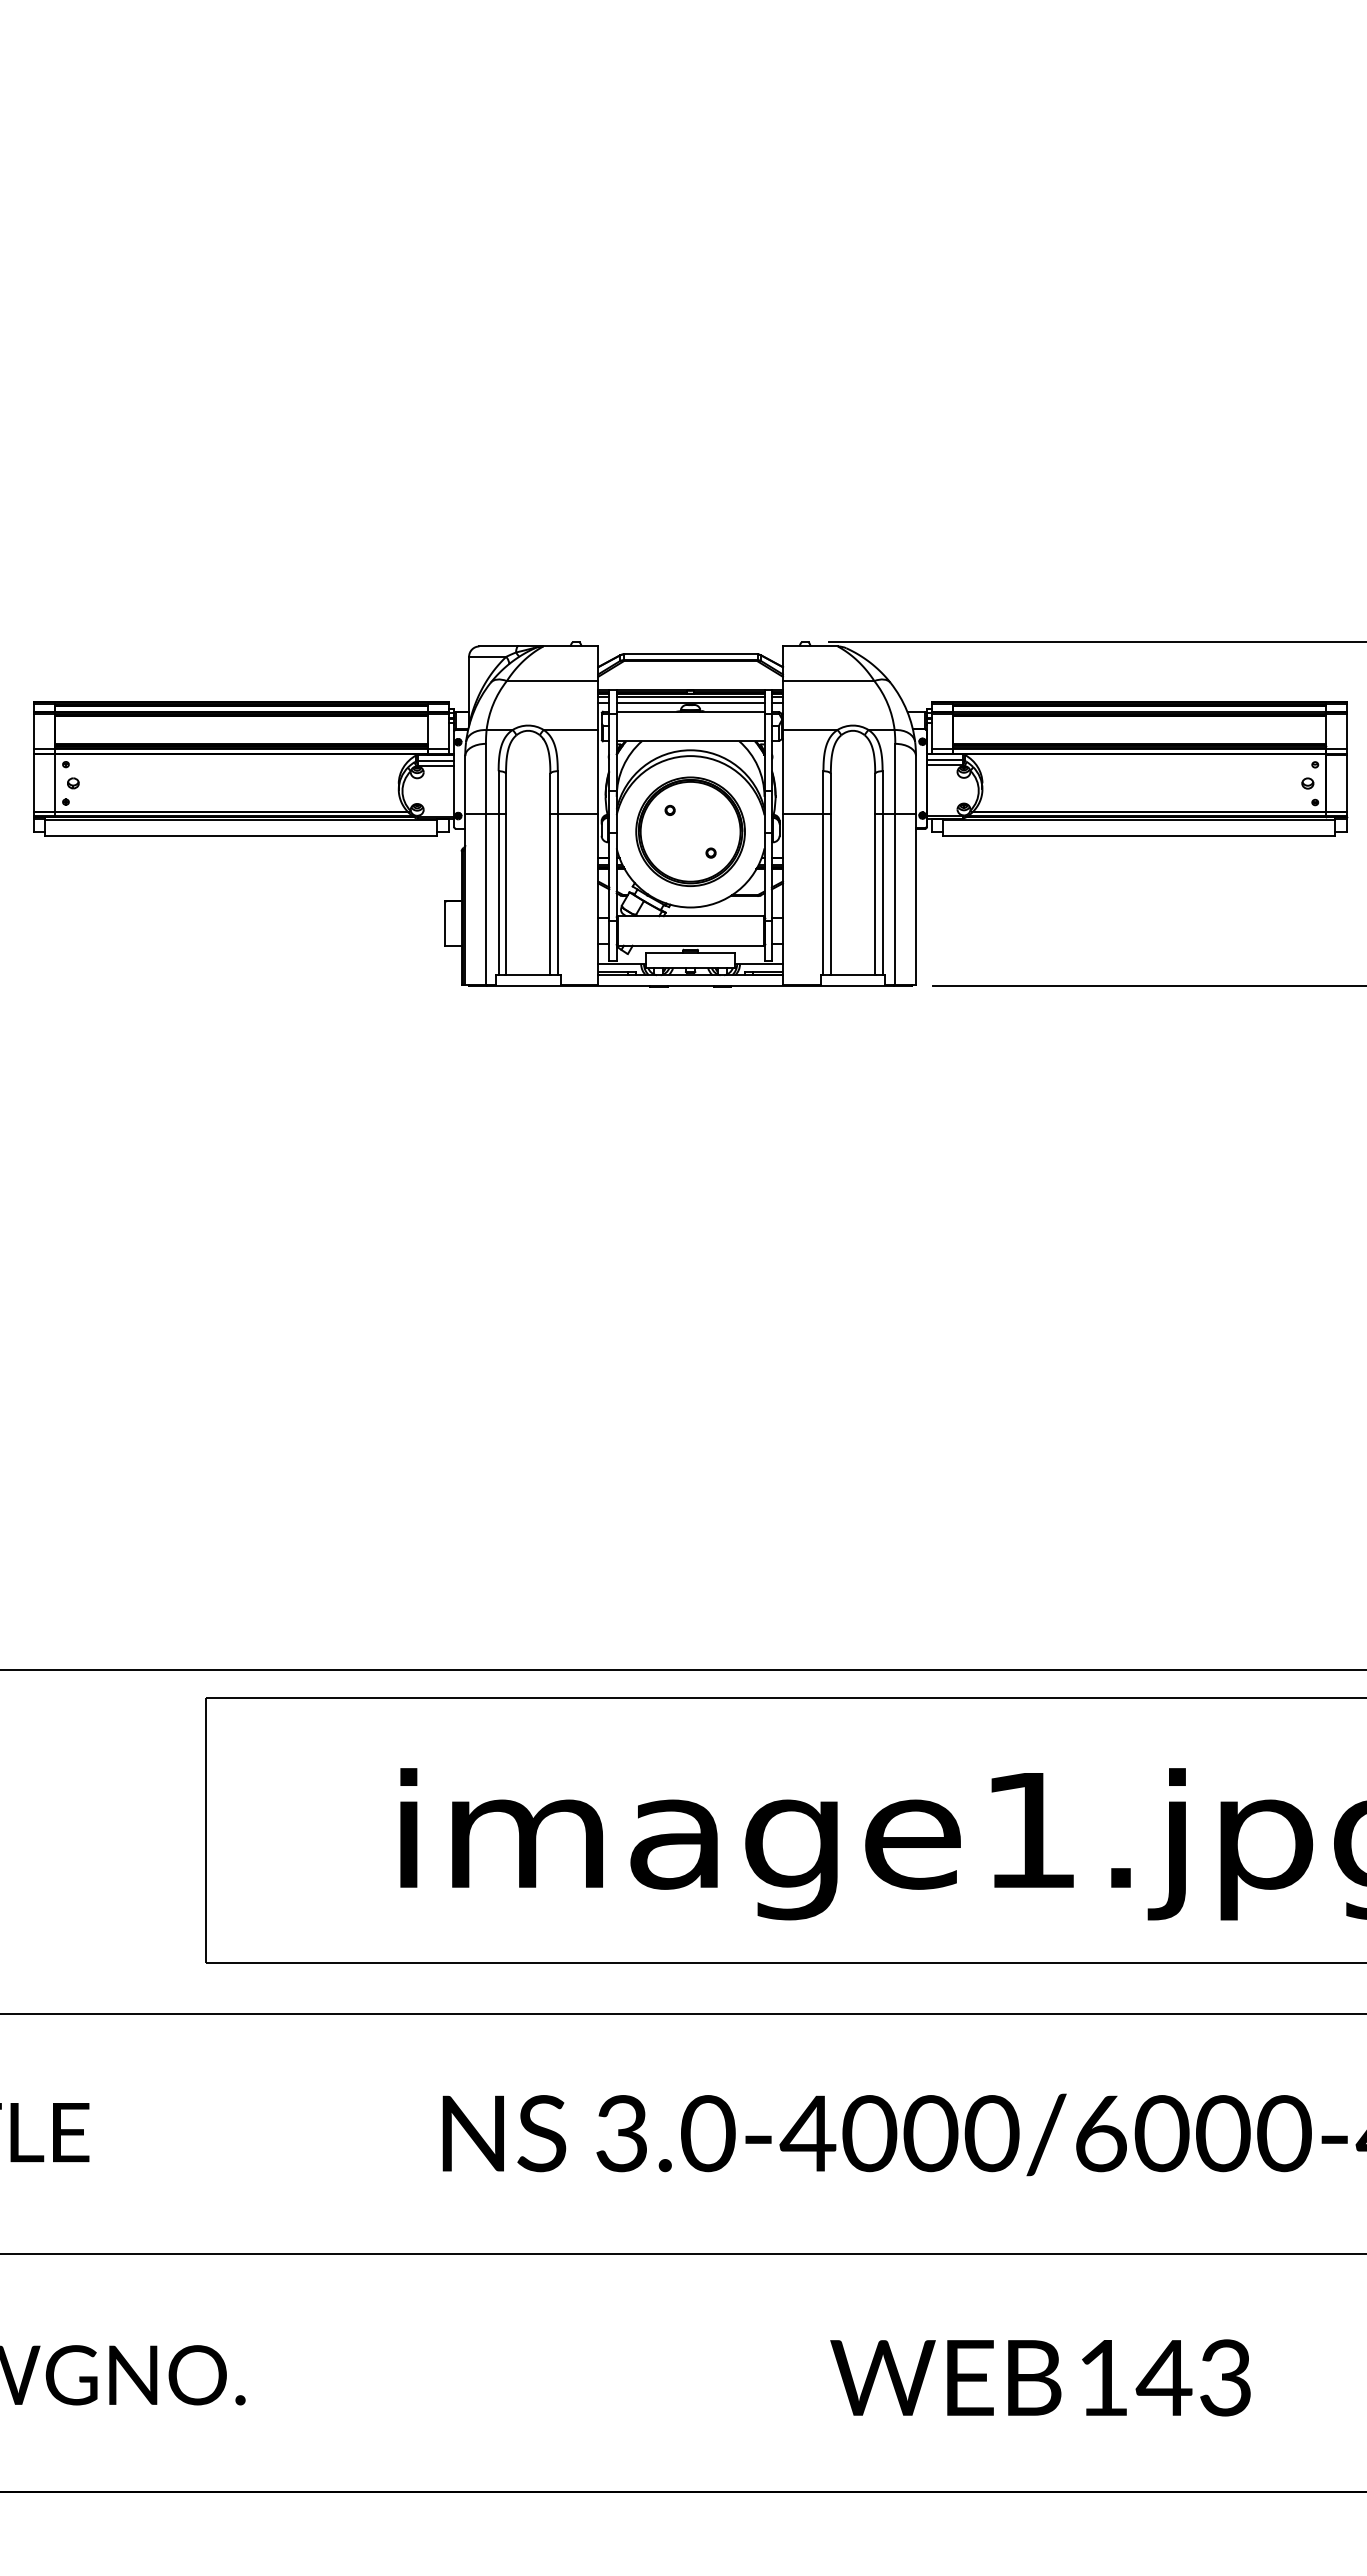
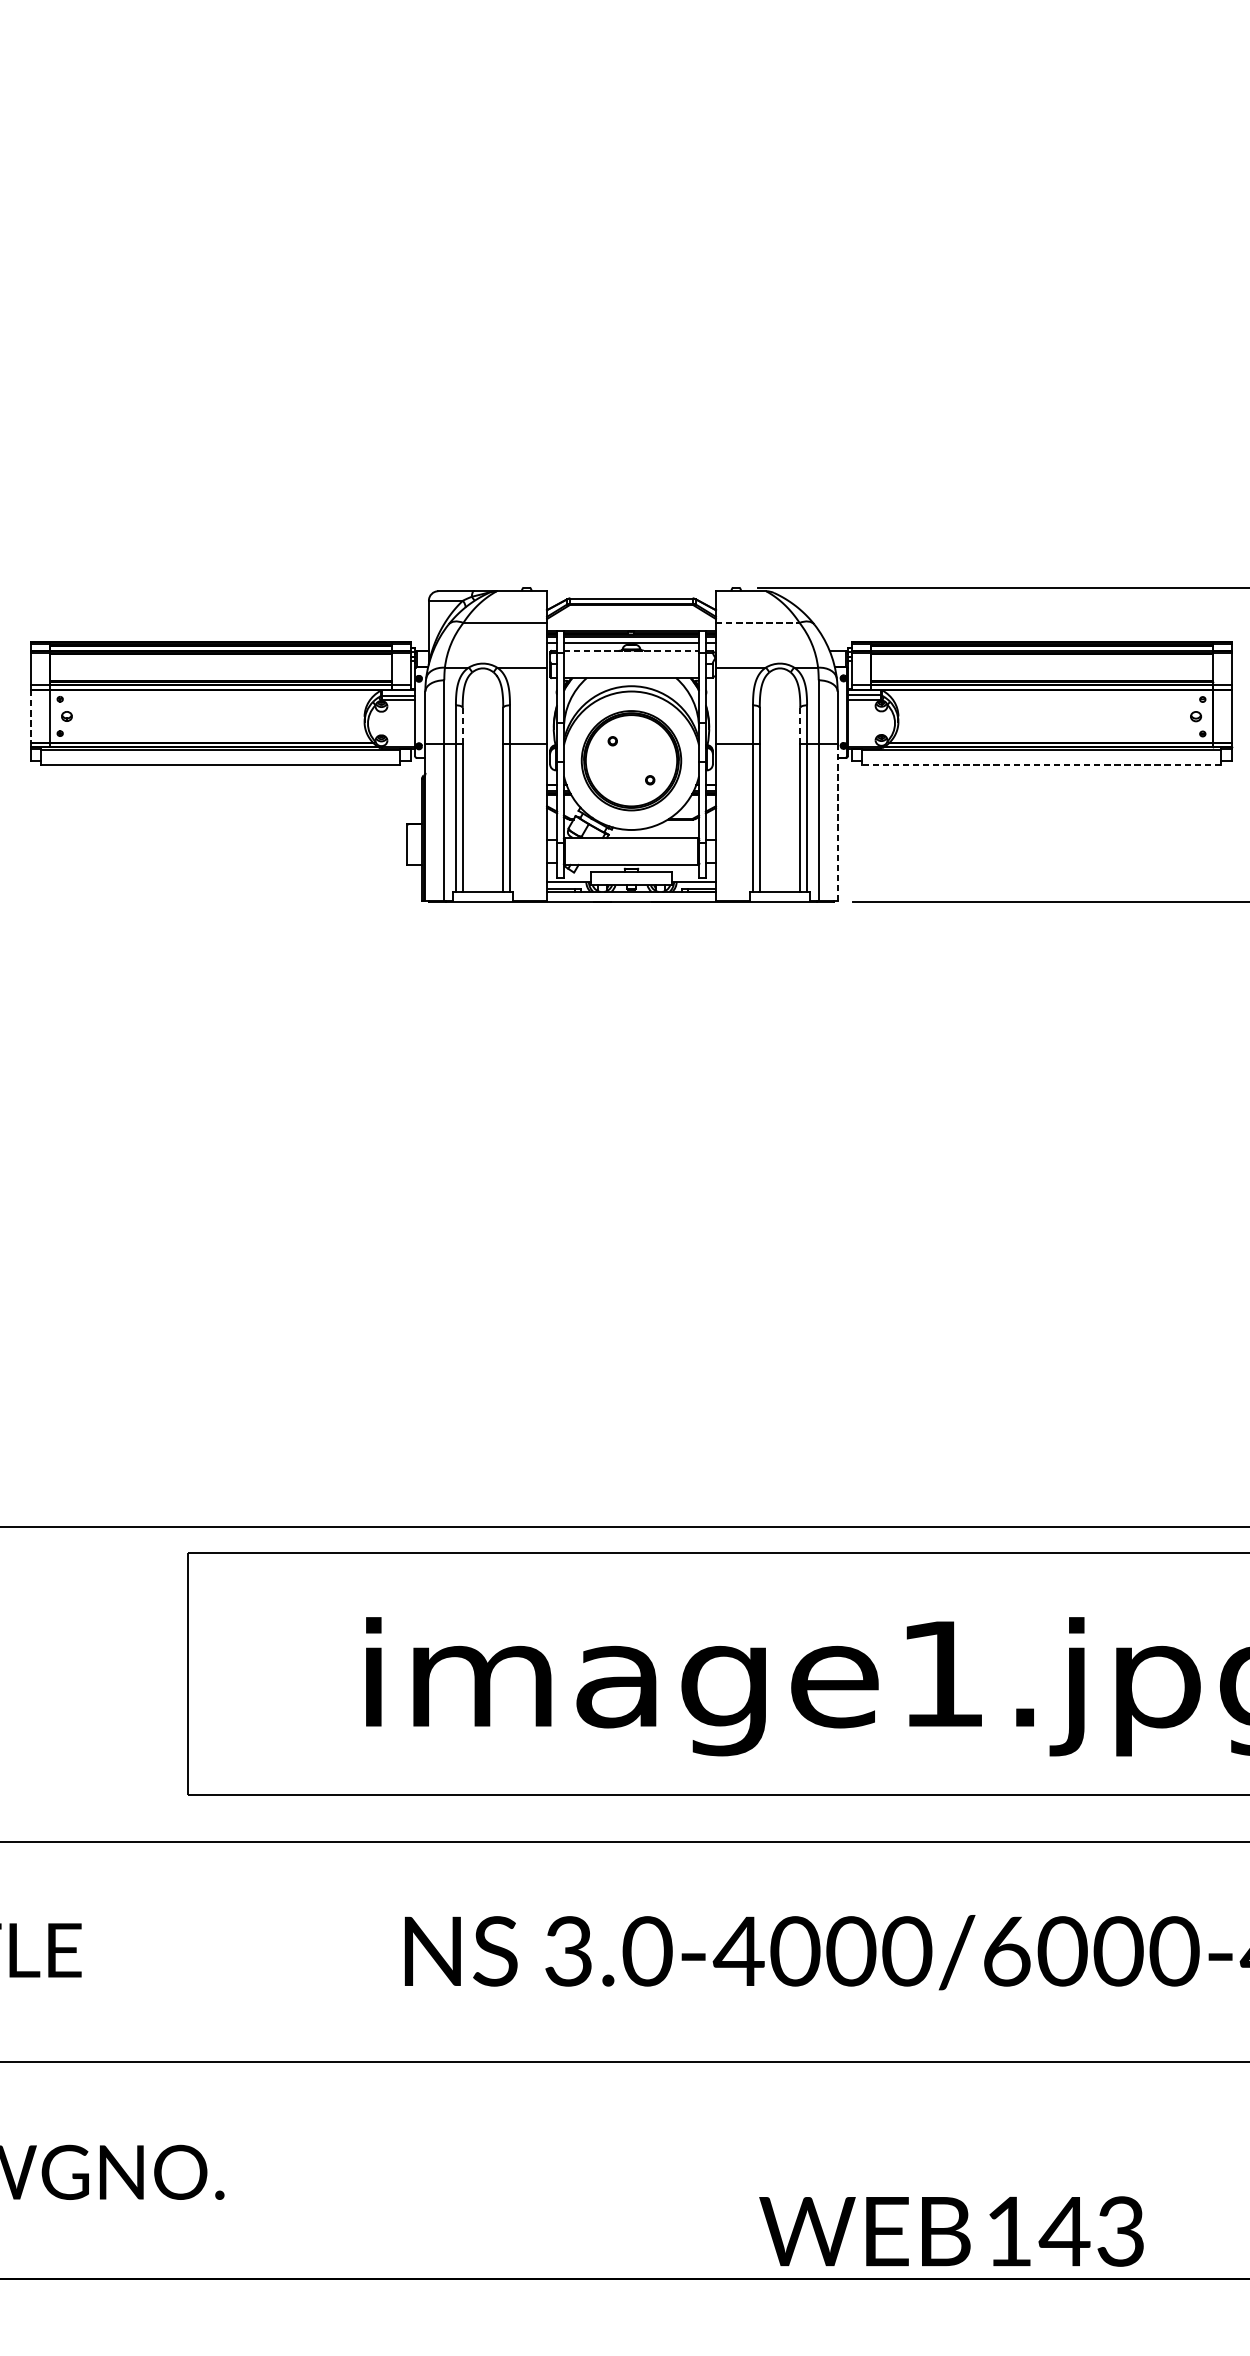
line: (828, 681) -> (757, 623), solid -> dashed
line: (690, 711) -> (631, 650), solid -> dashed
line: (34, 783) -> (31, 716), solid -> dashed
line: (506, 793) -> (463, 725), solid -> dashed
line: (875, 793) -> (800, 725), solid -> dashed
line: (1138, 836) -> (1041, 765), solid -> dashed
line: (915, 899) -> (837, 822), solid -> dashed
text: (1040, 2377) -> (951, 2231), moved

